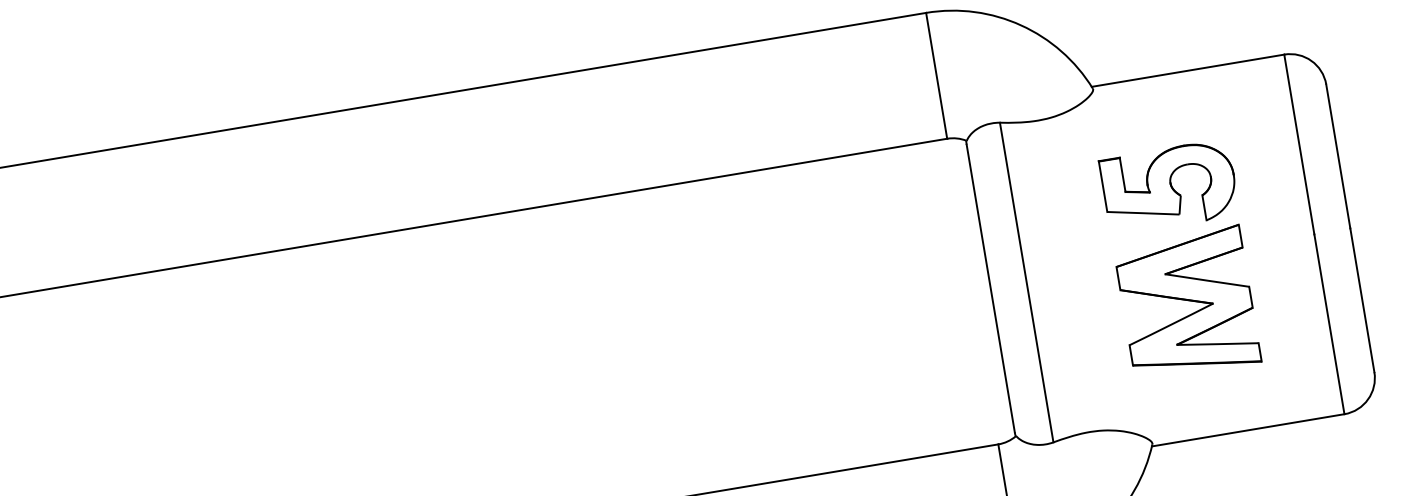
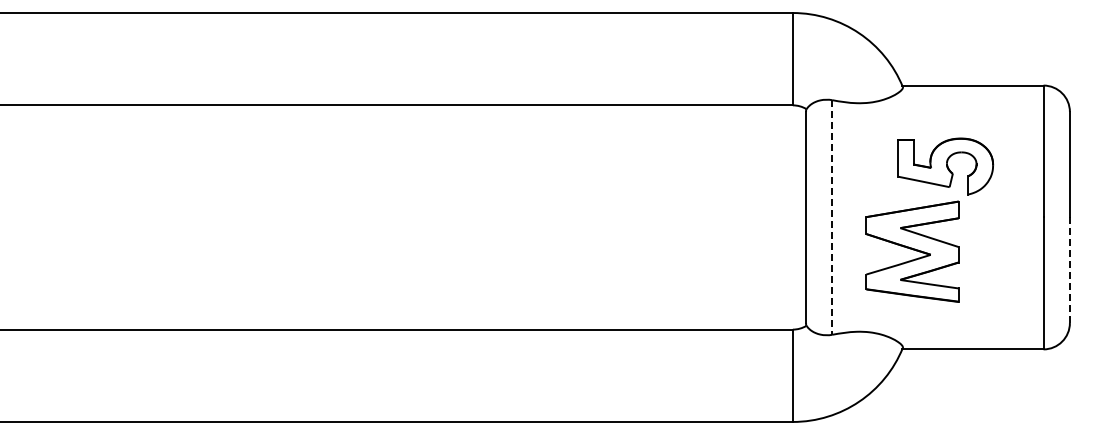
line: (1026, 282) -> (832, 217), solid -> dashed
line: (1361, 300) -> (1069, 270), solid -> dashed
part: (1187, 303) -> (912, 251), moved

